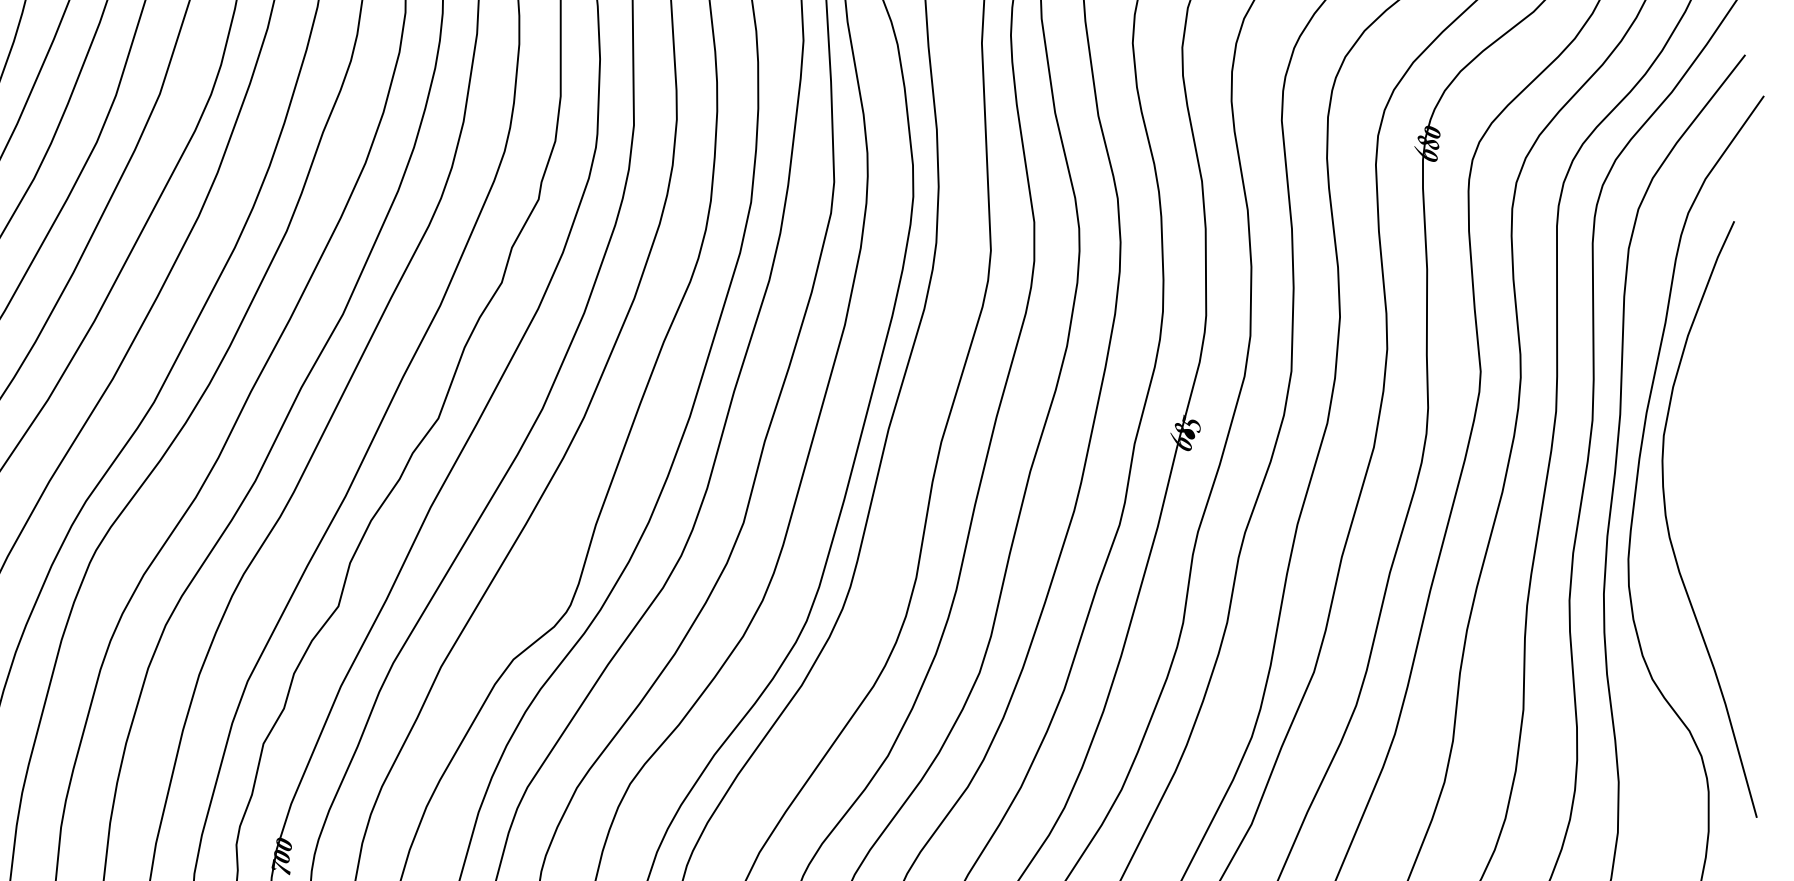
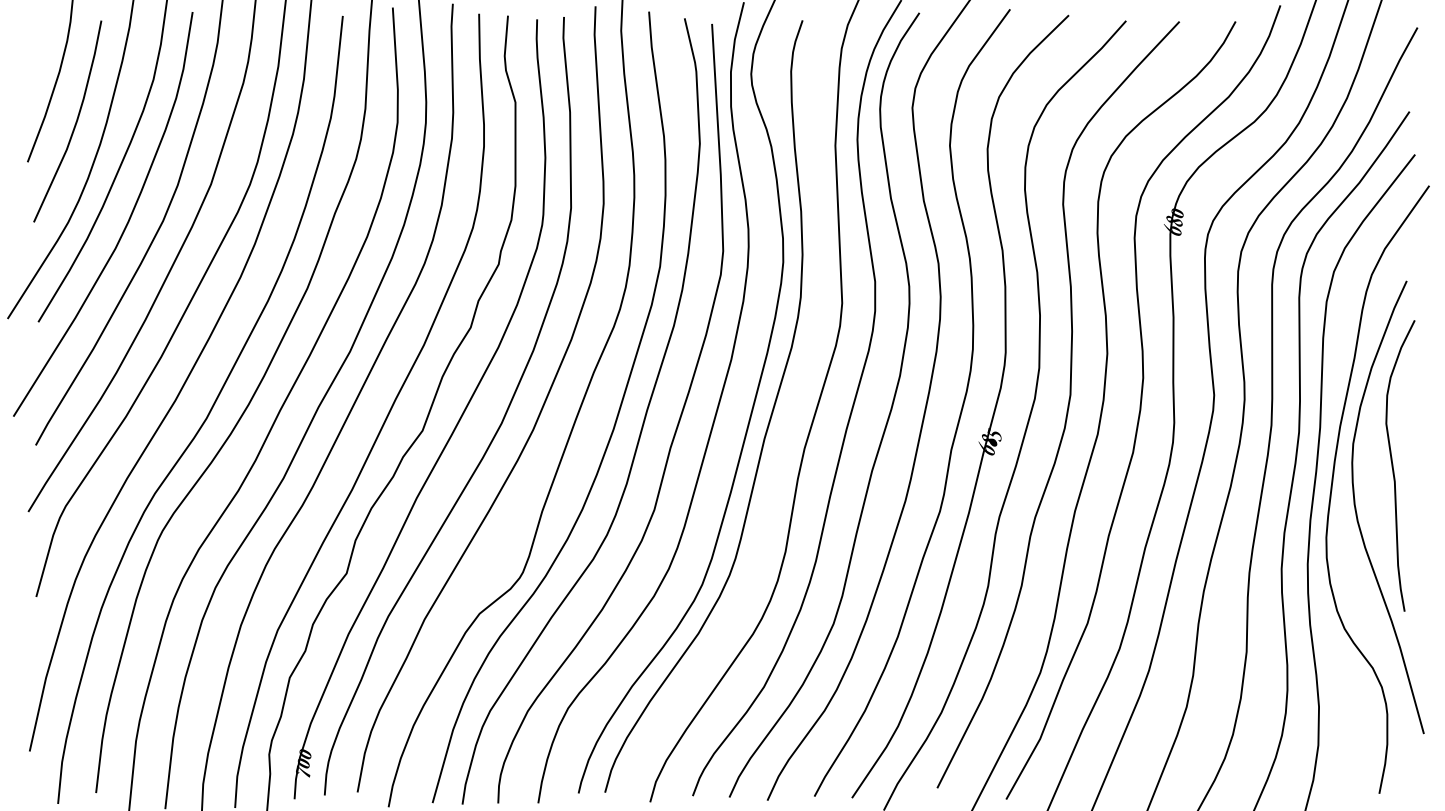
curve: (1716, 464) -> (1393, 465), added

